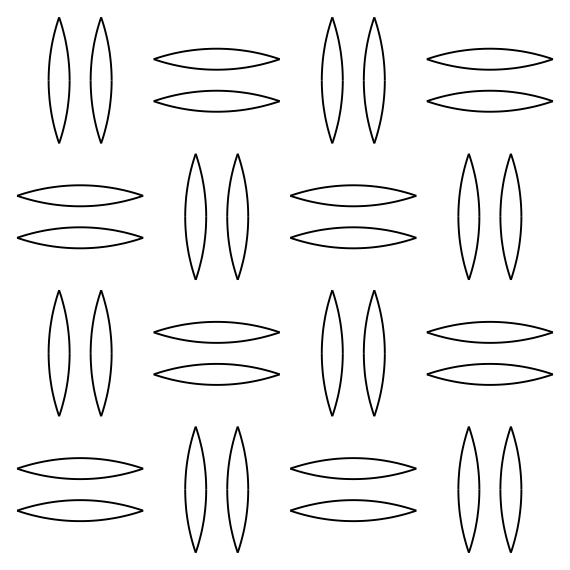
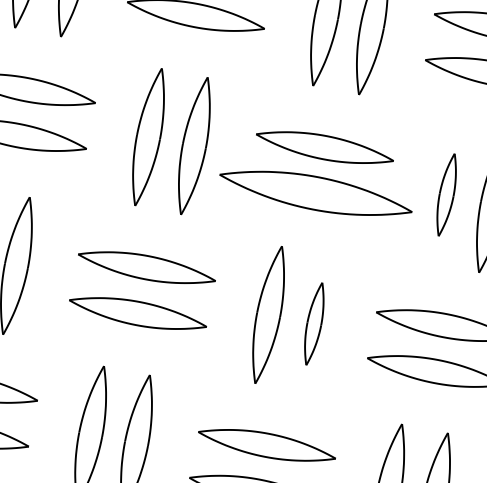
part: (468, 216) -> (446, 194), size x0.6
part: (353, 237) -> (316, 193), size x1.4
part: (373, 353) -> (313, 324), size x0.6

